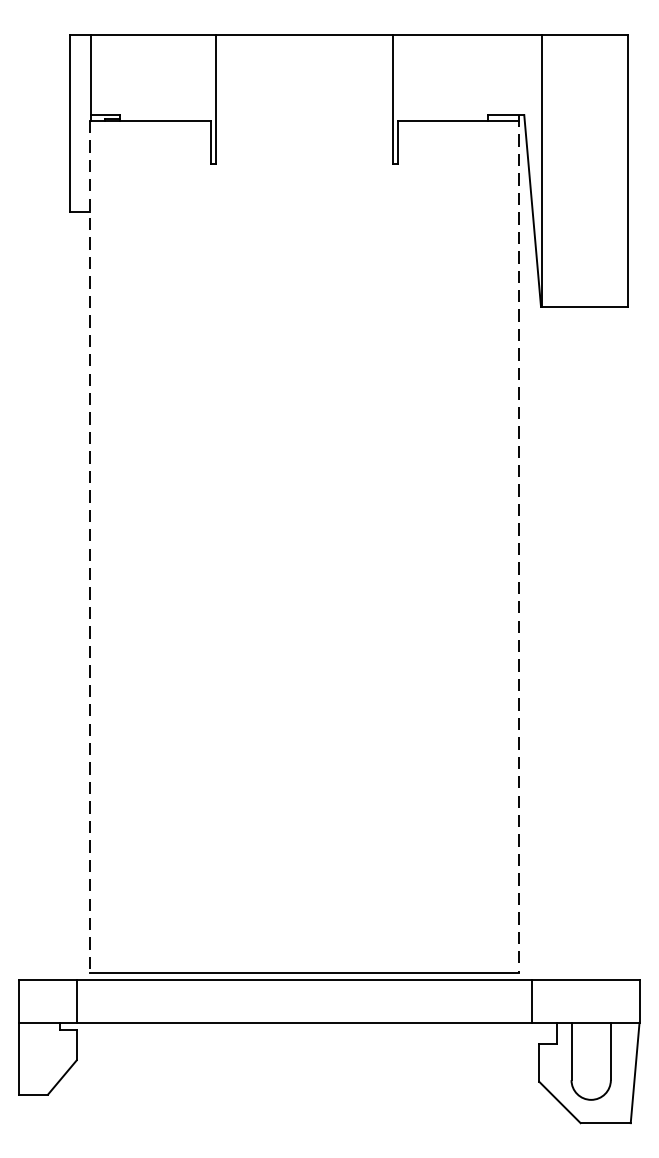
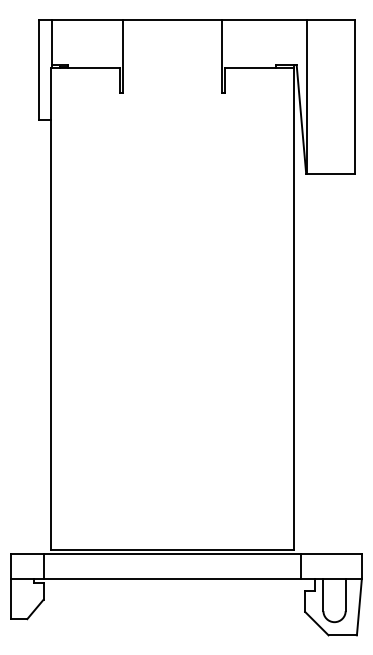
line: (518, 543) -> (293, 307), dashed -> solid
line: (89, 547) -> (50, 309), dashed -> solid

